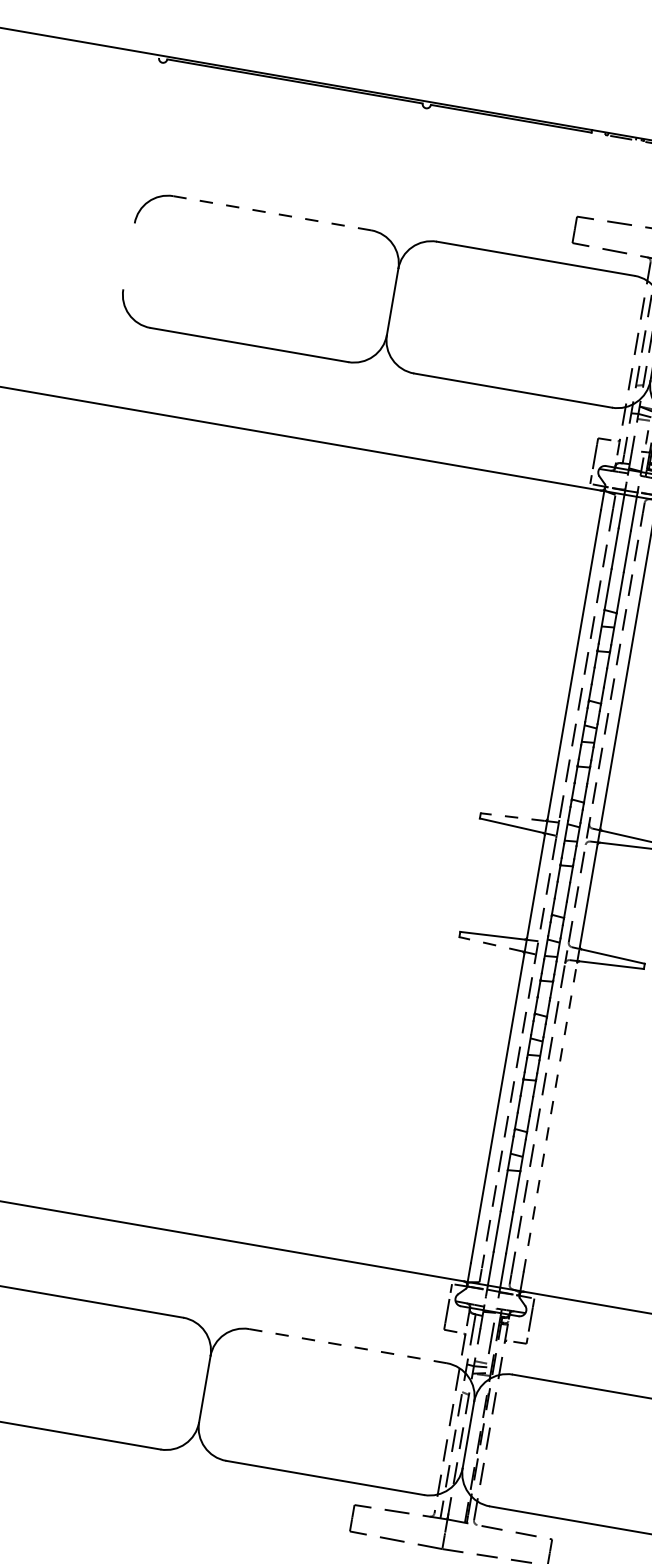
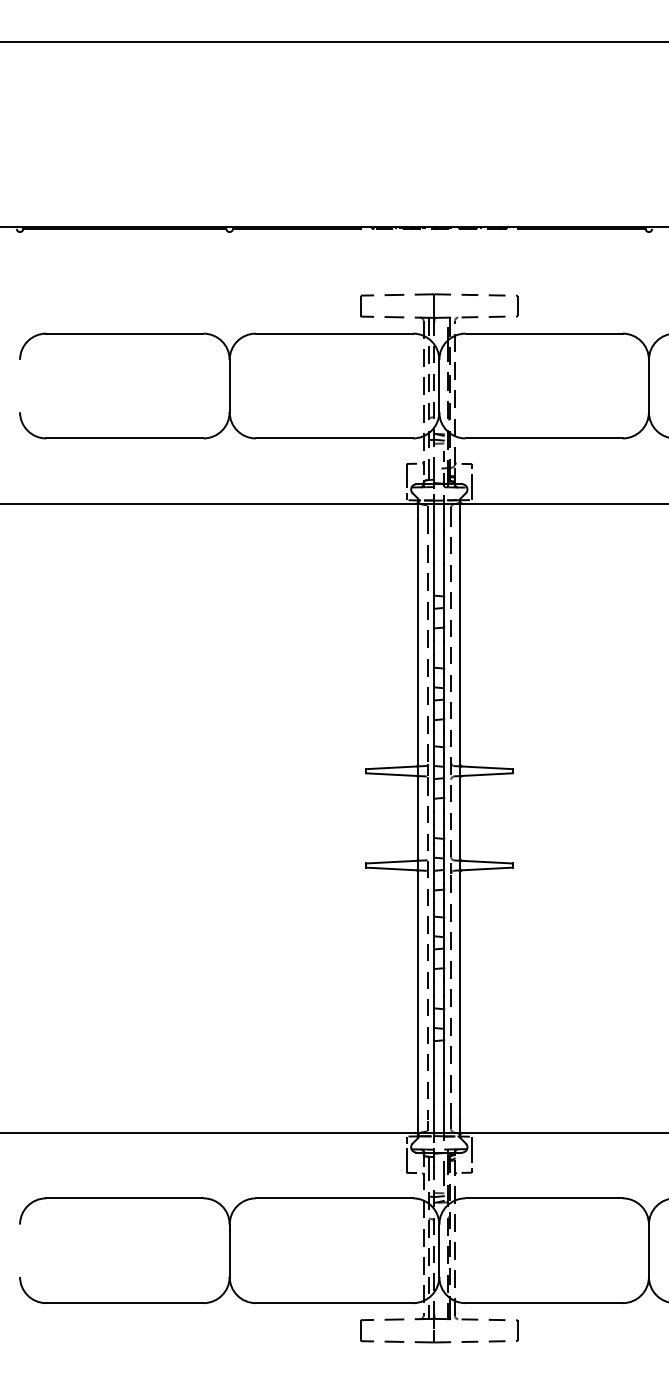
line: (271, 213) -> (124, 333), dashed -> solid
line: (512, 816) -> (390, 767), dashed -> solid
line: (490, 943) -> (390, 868), dashed -> solid
line: (550, 1117) -> (460, 994), dashed -> solid
line: (347, 1346) -> (334, 1198), dashed -> solid

